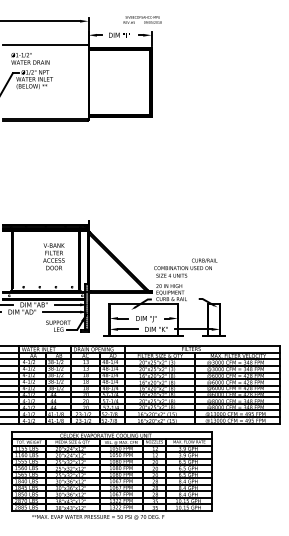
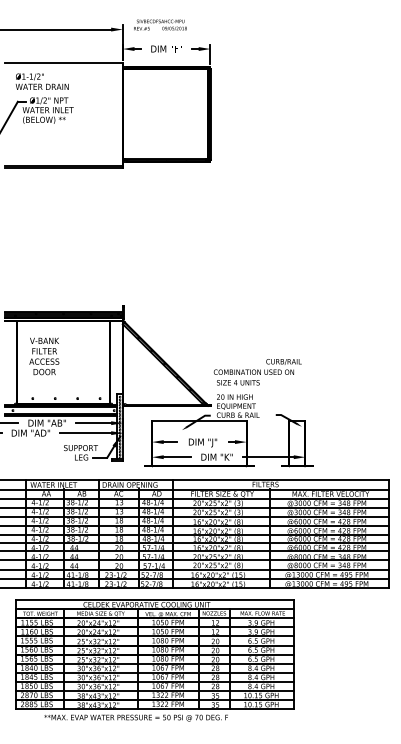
text: (142, 19) -> (160, 24), moved
text: (53, 256) -> (43, 356), moved

